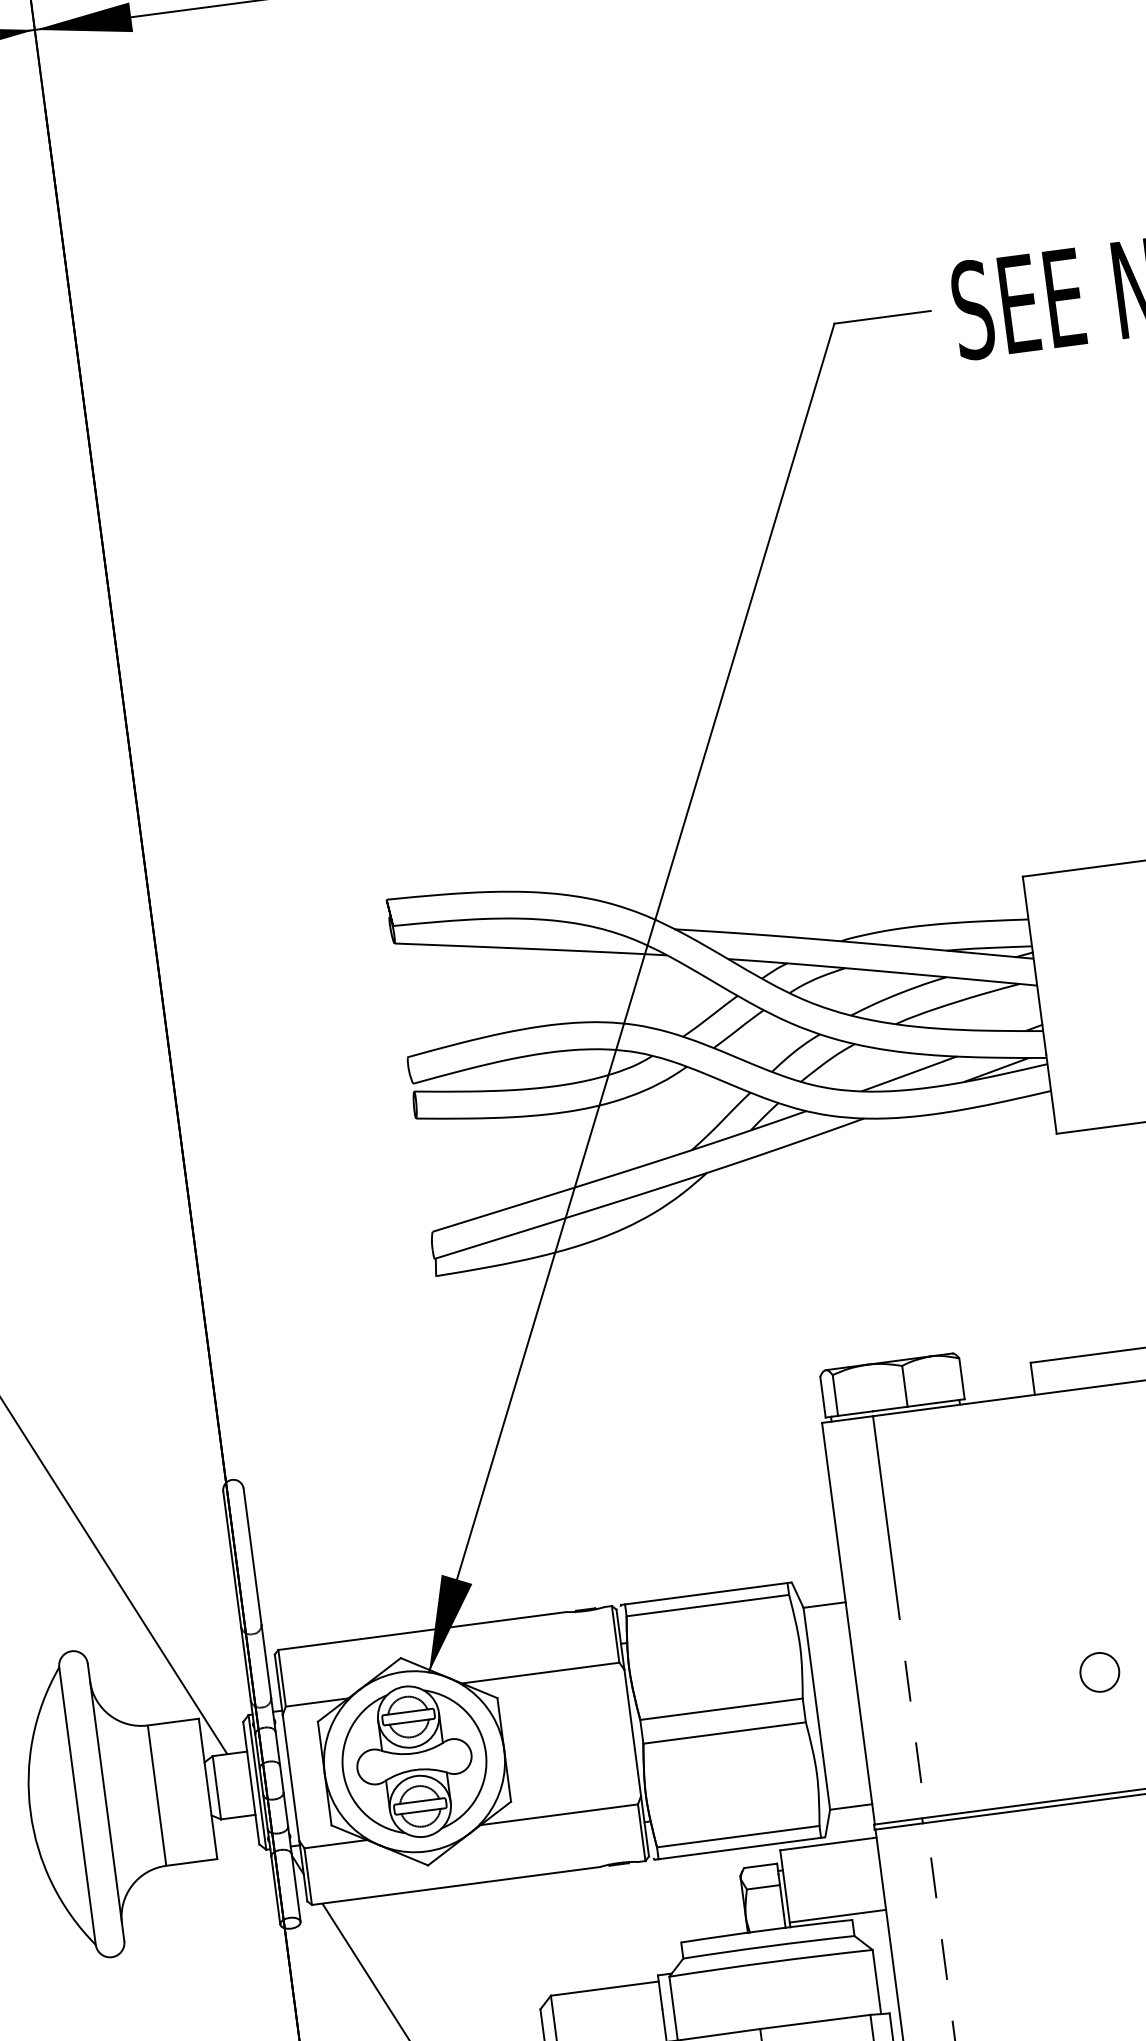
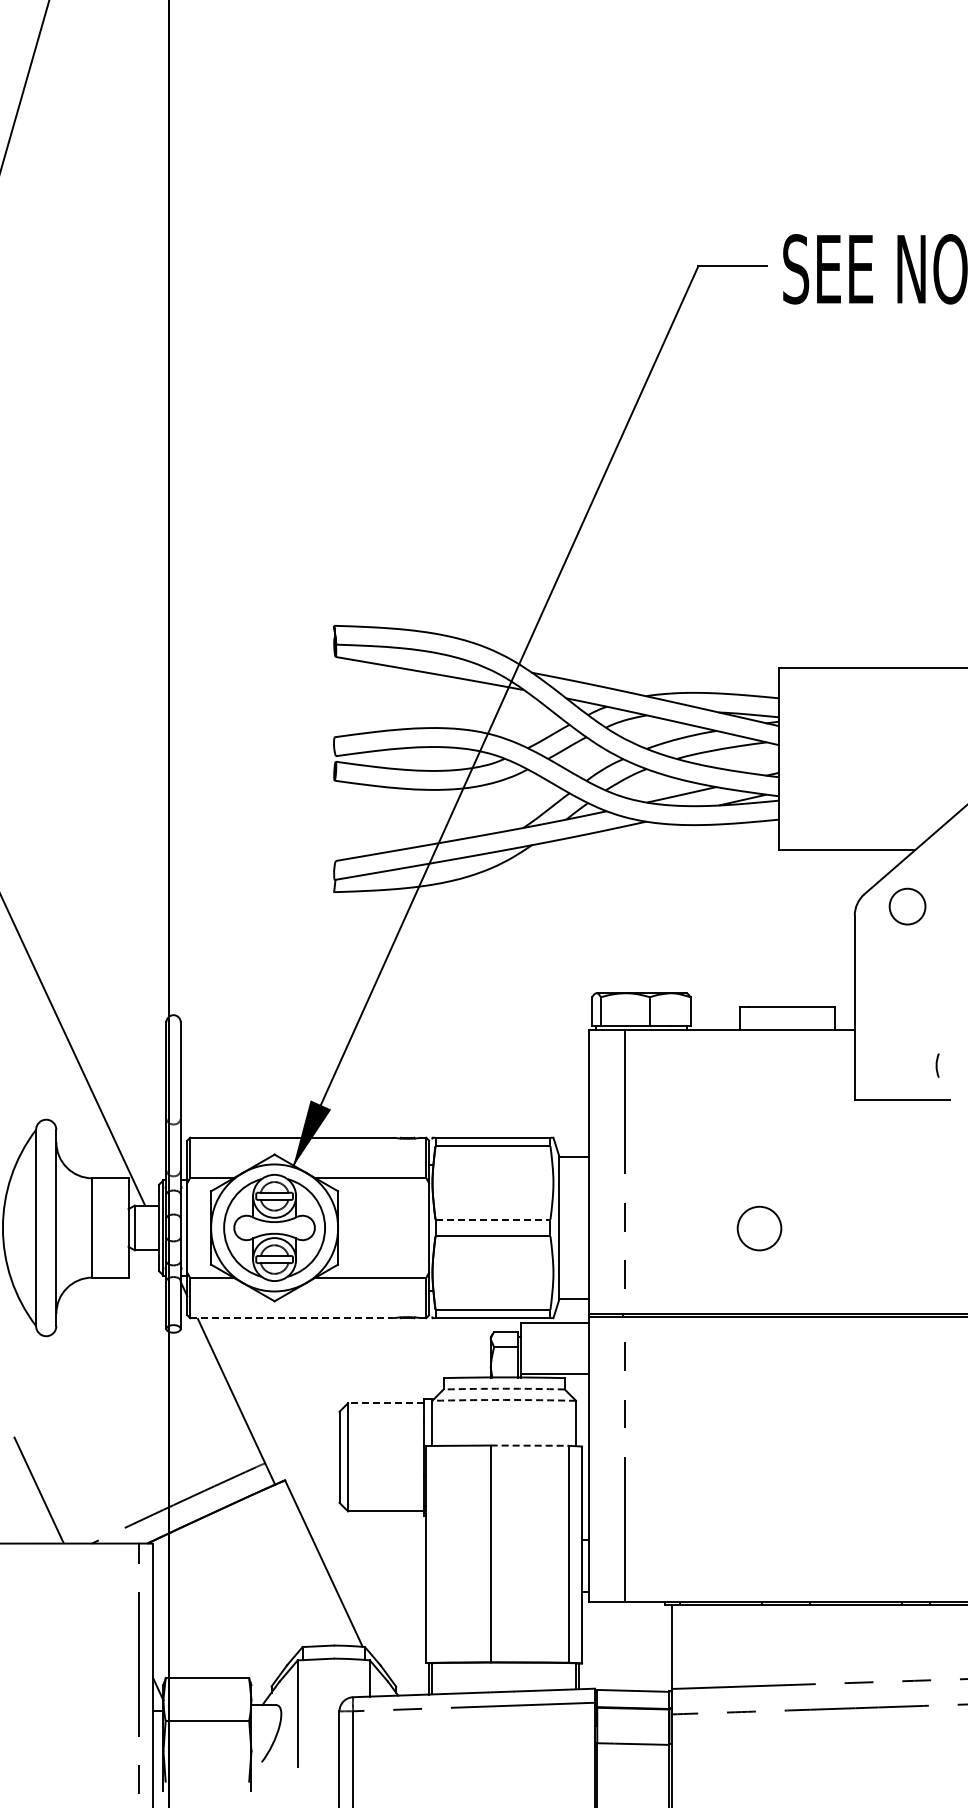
circle: (1099, 1672) -> (759, 1228), size x1.6
line: (722, 1709) -> (493, 1219), solid -> dashed
line: (456, 1886) -> (292, 1318), solid -> dashed
arc: (769, 1945) -> (504, 1388), solid -> dashed
arc: (771, 1961) -> (504, 1399), solid -> dashed
line: (603, 1989) -> (385, 1403), solid -> dashed
line: (815, 2021) -> (529, 1445), solid -> dashed

